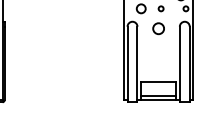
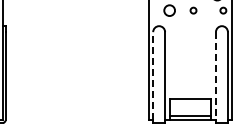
circle: (158, 28) -> (190, 34), removed
line: (127, 62) -> (153, 75), solid -> dashed
line: (179, 63) -> (215, 76), solid -> dashed

